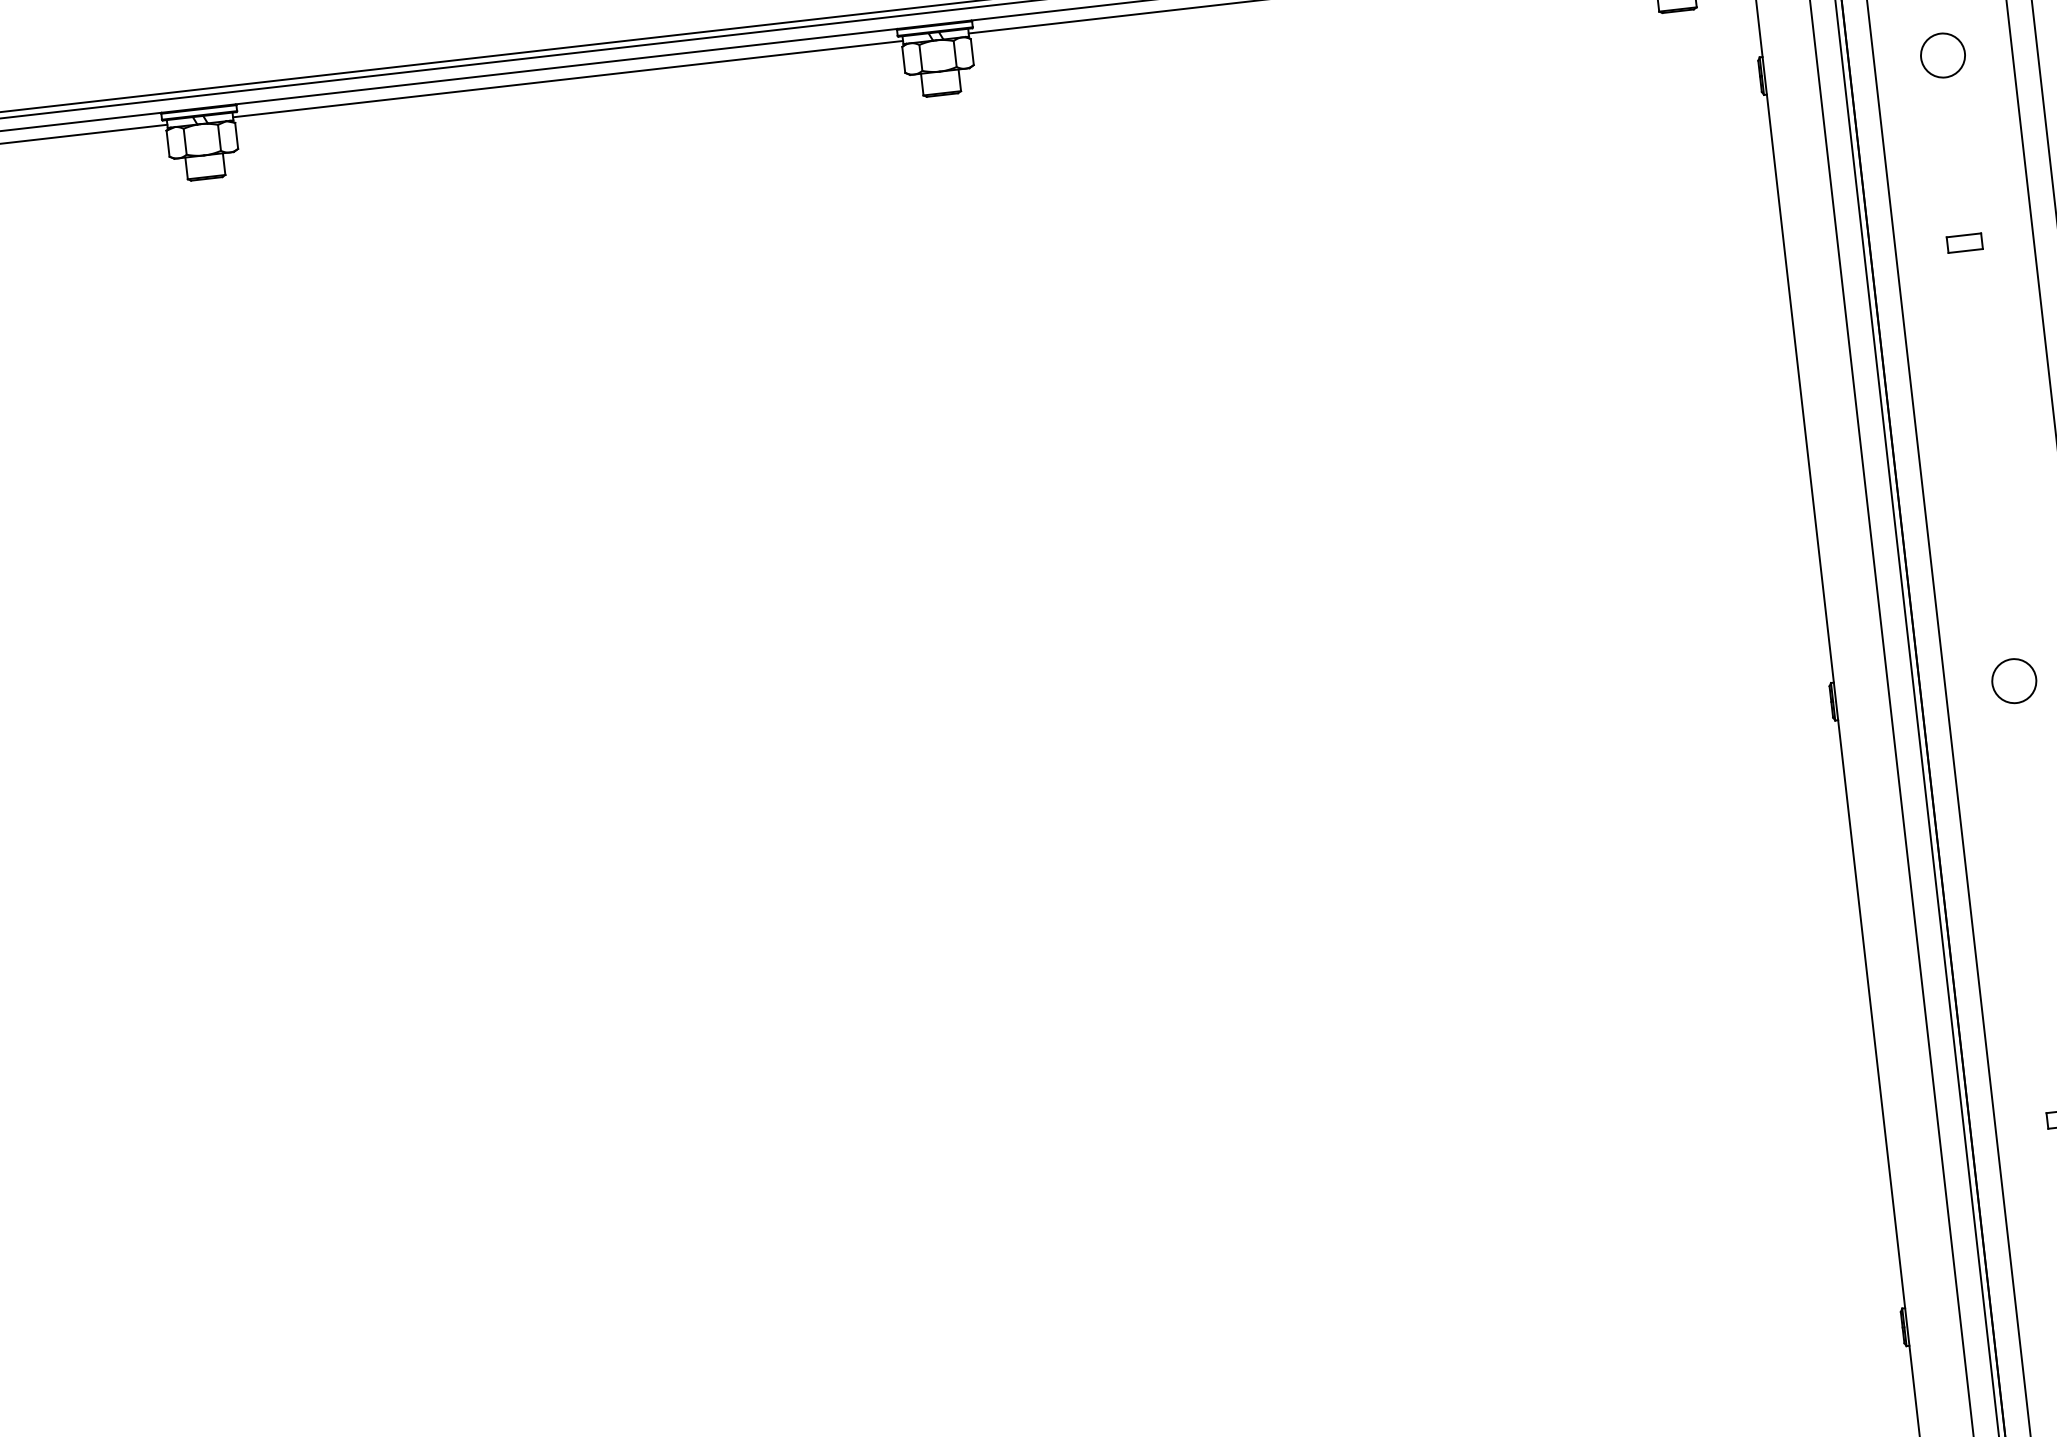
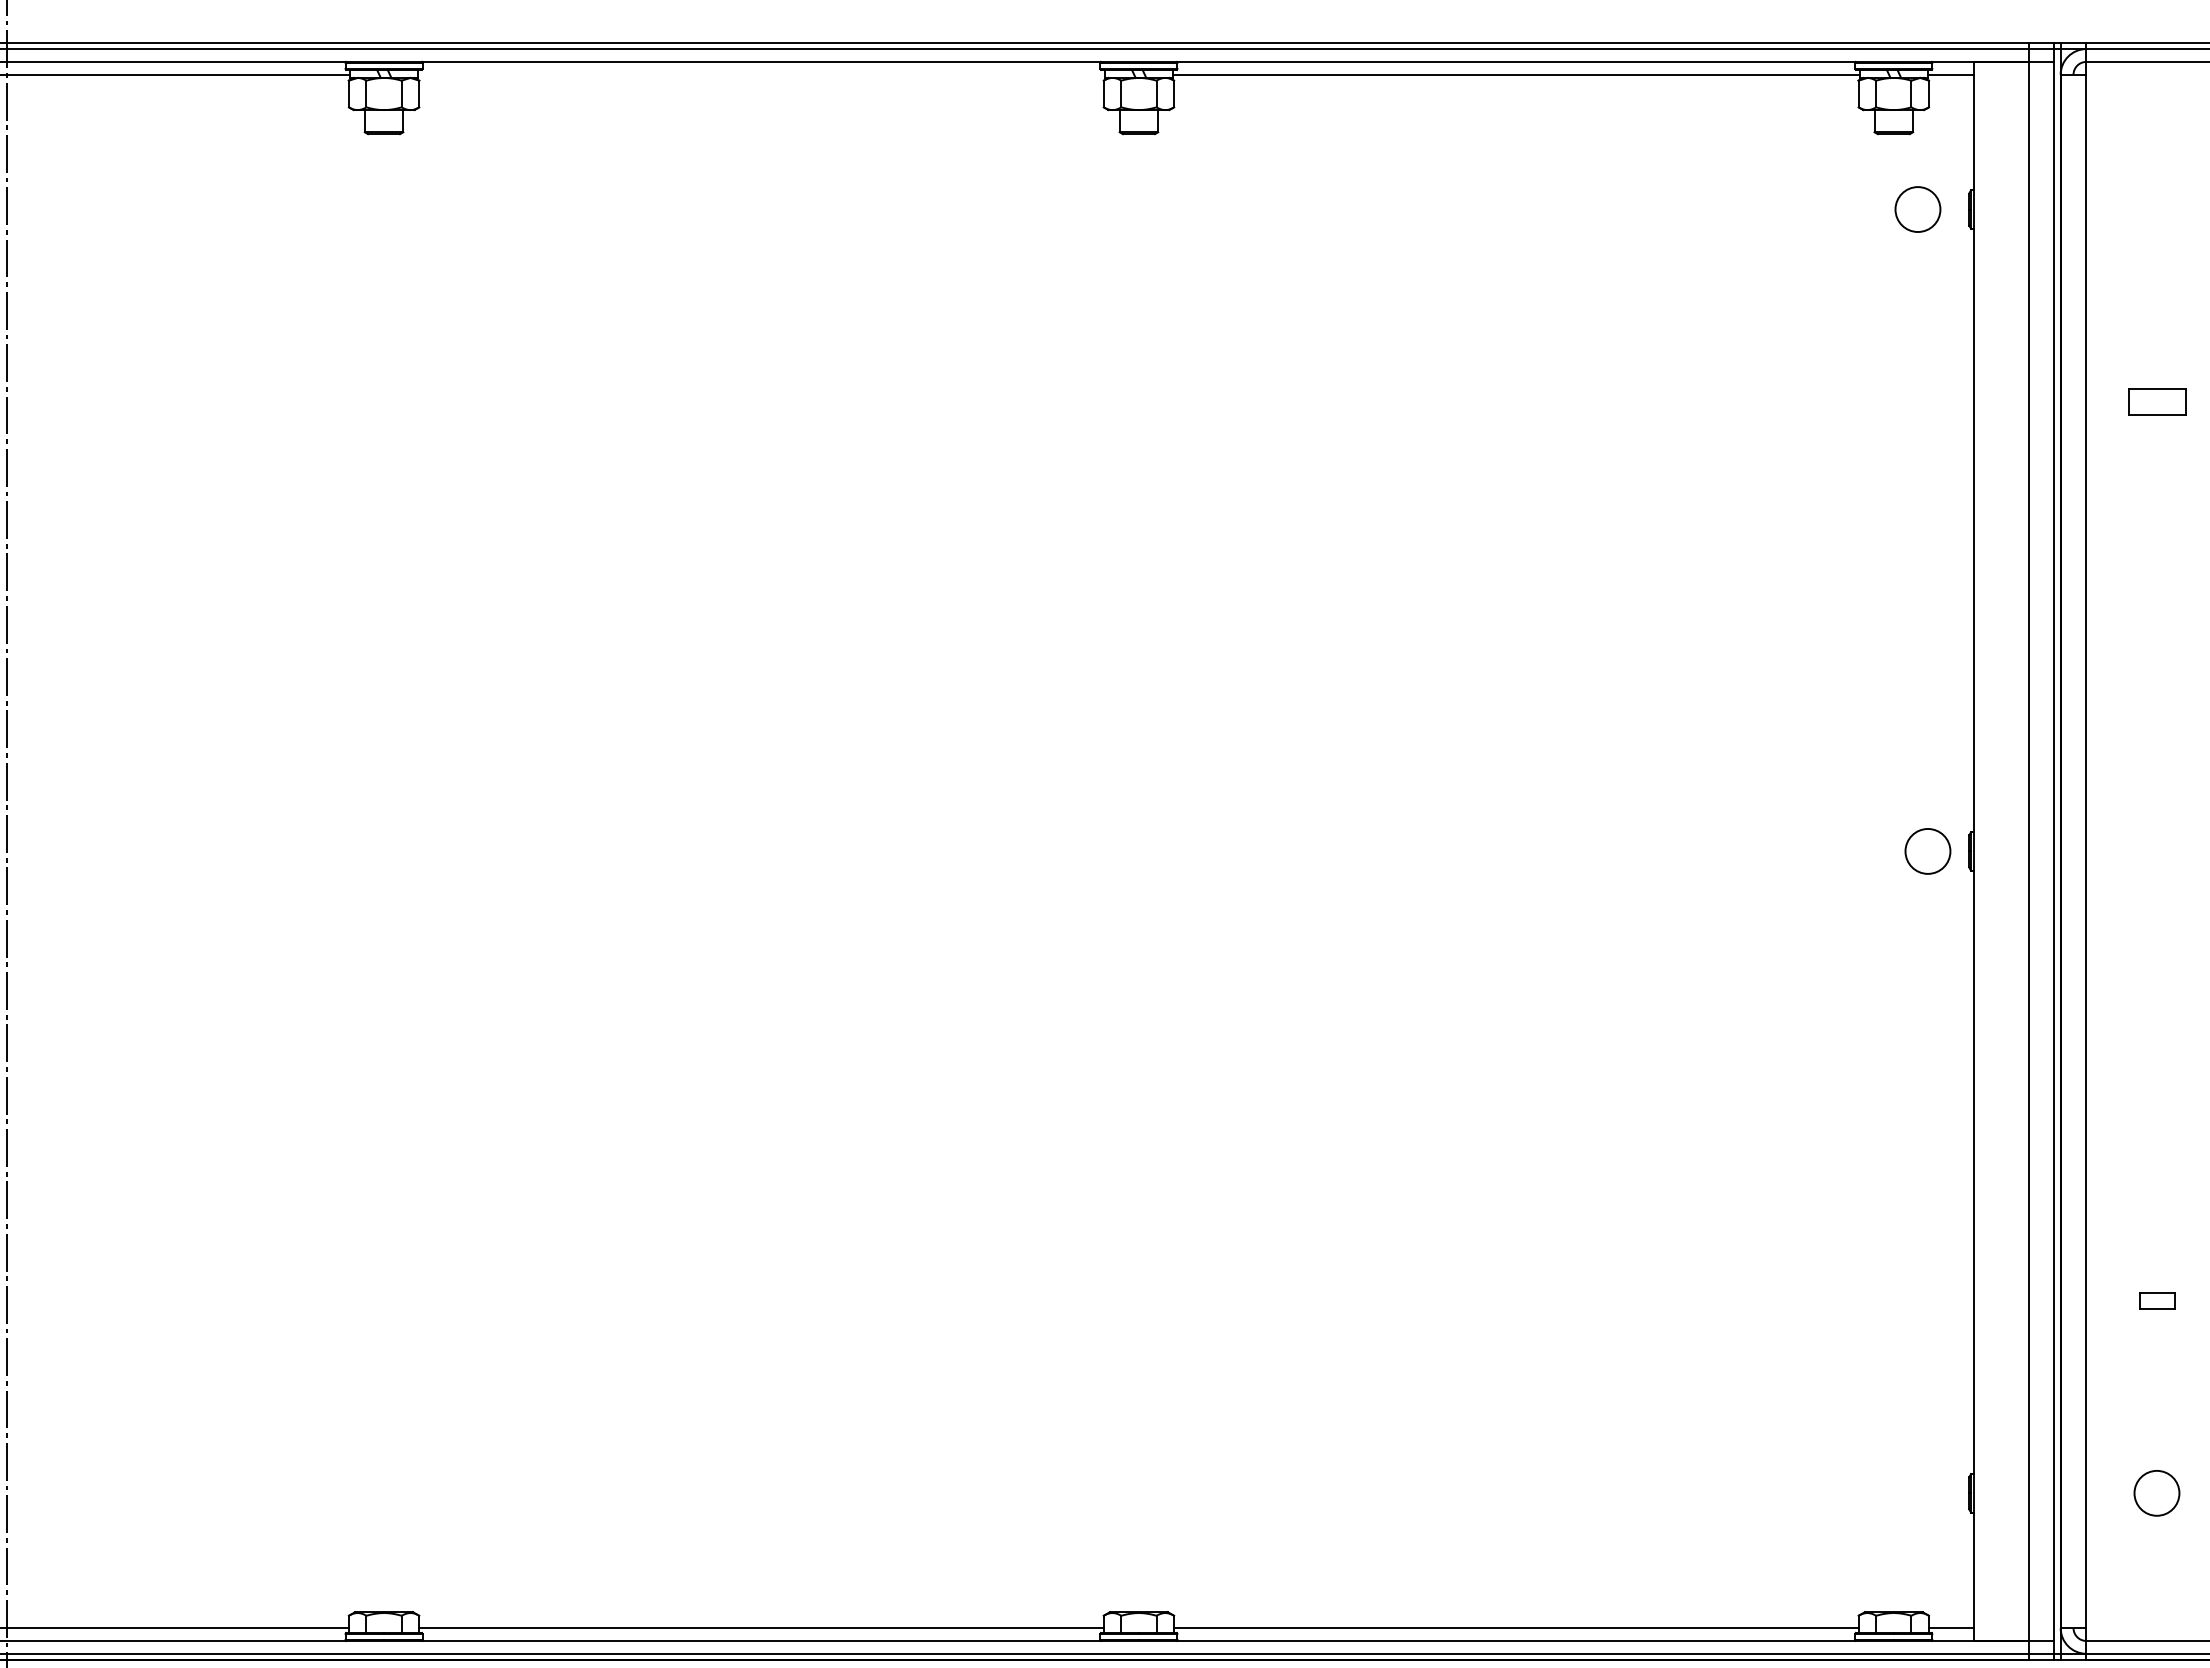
circle: (1942, 55) -> (1917, 209), moved
line: (568, 78) -> (761, 74), removed
part: (1964, 242) -> (2157, 401), size x1.6
circle: (2013, 681) -> (1927, 851), moved

